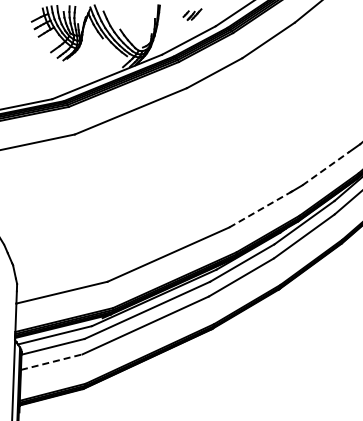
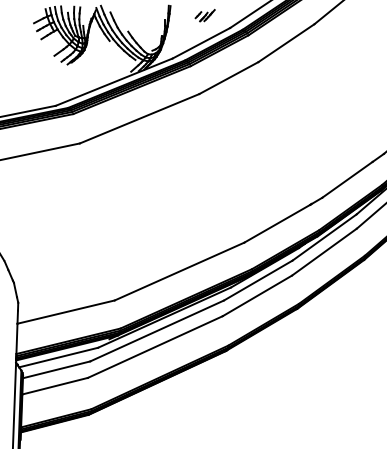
line: (325, 168) -> (347, 179), dashed -> solid
line: (260, 209) -> (277, 223), dashed -> solid
line: (51, 362) -> (54, 386), dashed -> solid

